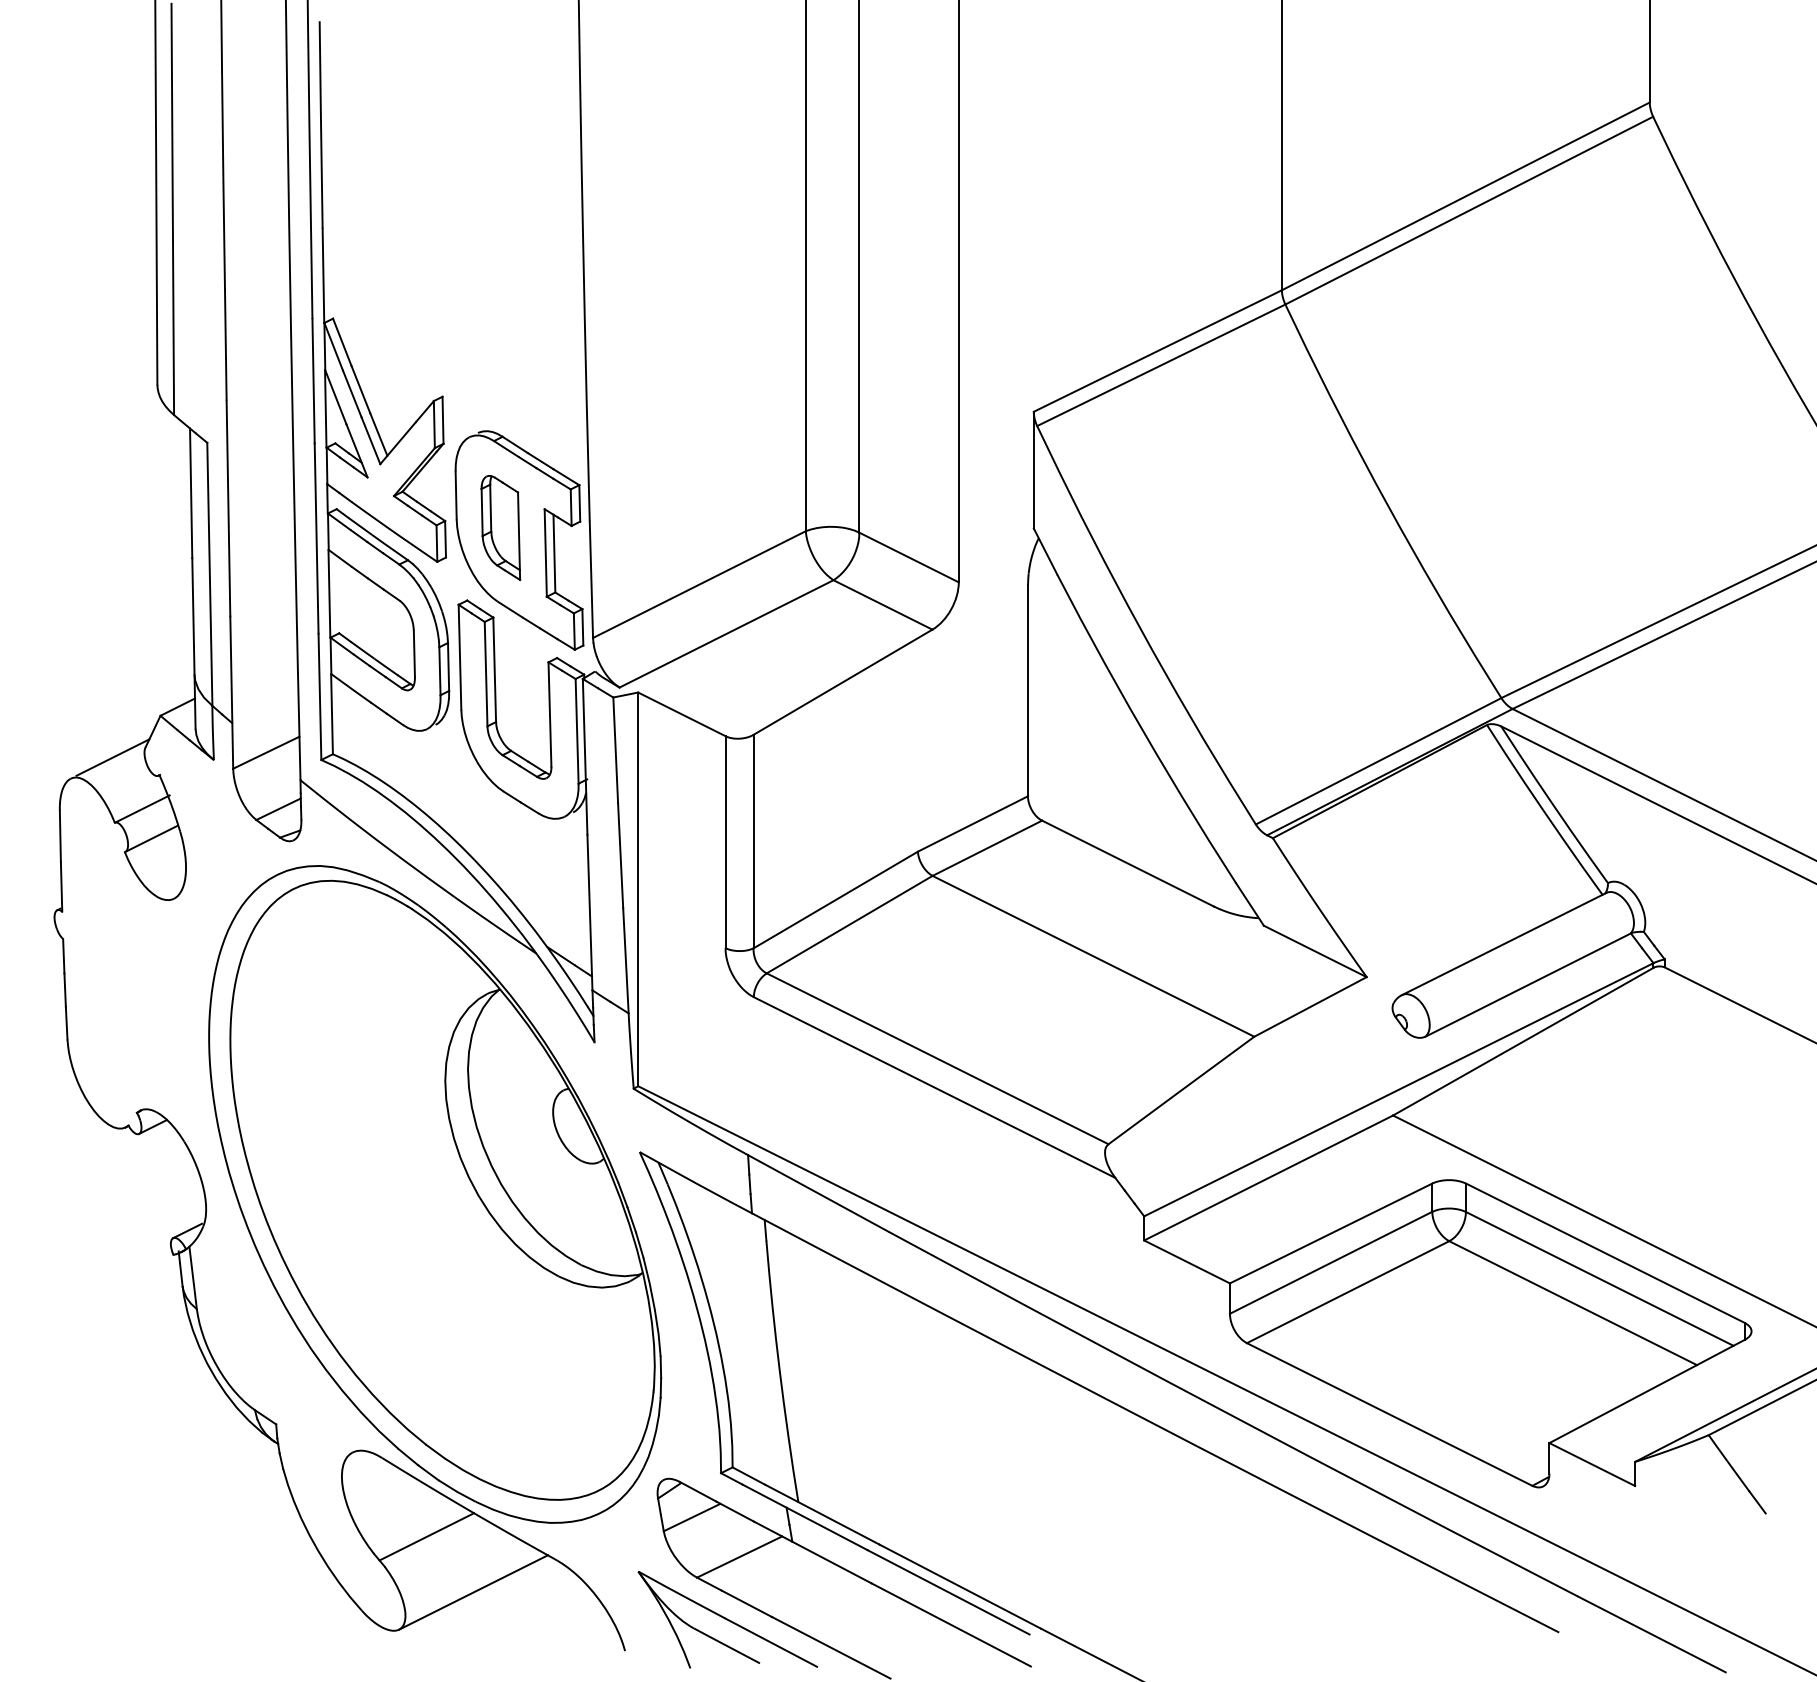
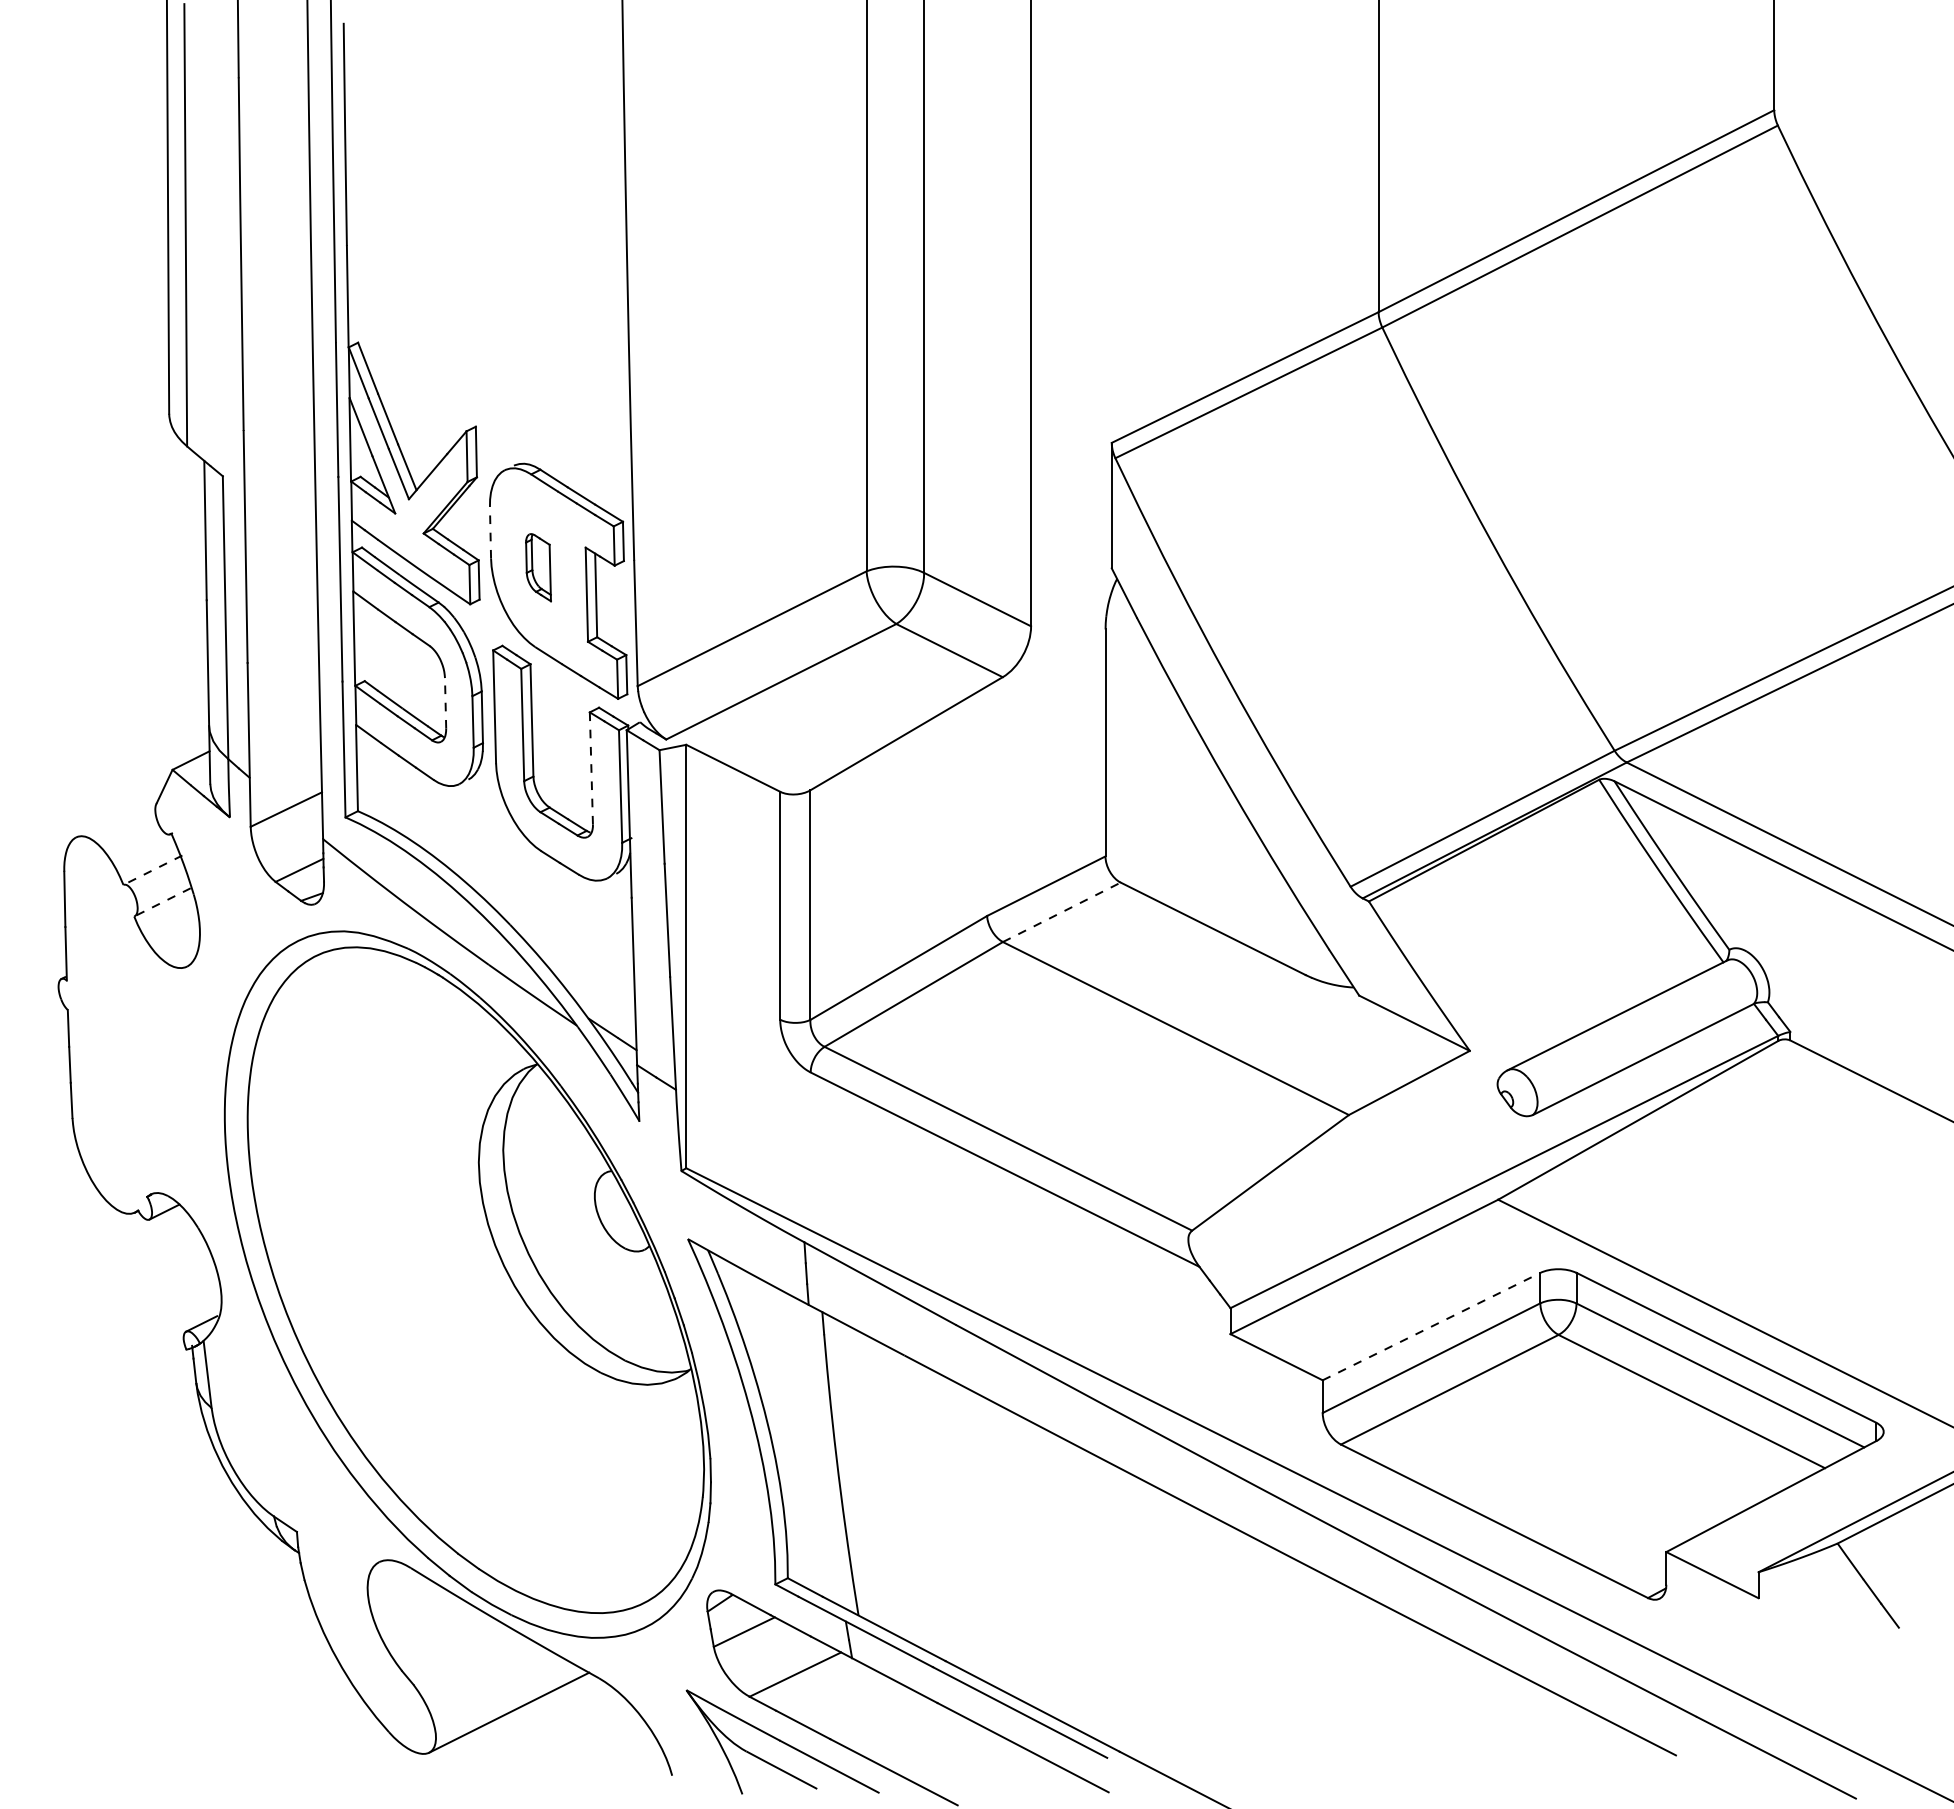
line: (456, 495) -> (490, 532), solid -> dashed
part: (500, 527) -> (538, 567), size x0.6
line: (414, 653) -> (445, 702), solid -> dashed
line: (550, 713) -> (591, 767), solid -> dashed
line: (113, 757) -> (121, 814), removed
line: (141, 809) -> (152, 870), solid -> dashed
line: (151, 839) -> (162, 902), solid -> dashed
line: (987, 848) -> (1061, 912), solid -> dashed
line: (1331, 1233) -> (1431, 1326), solid -> dashed
line: (426, 1536) -> (458, 1652), removed

